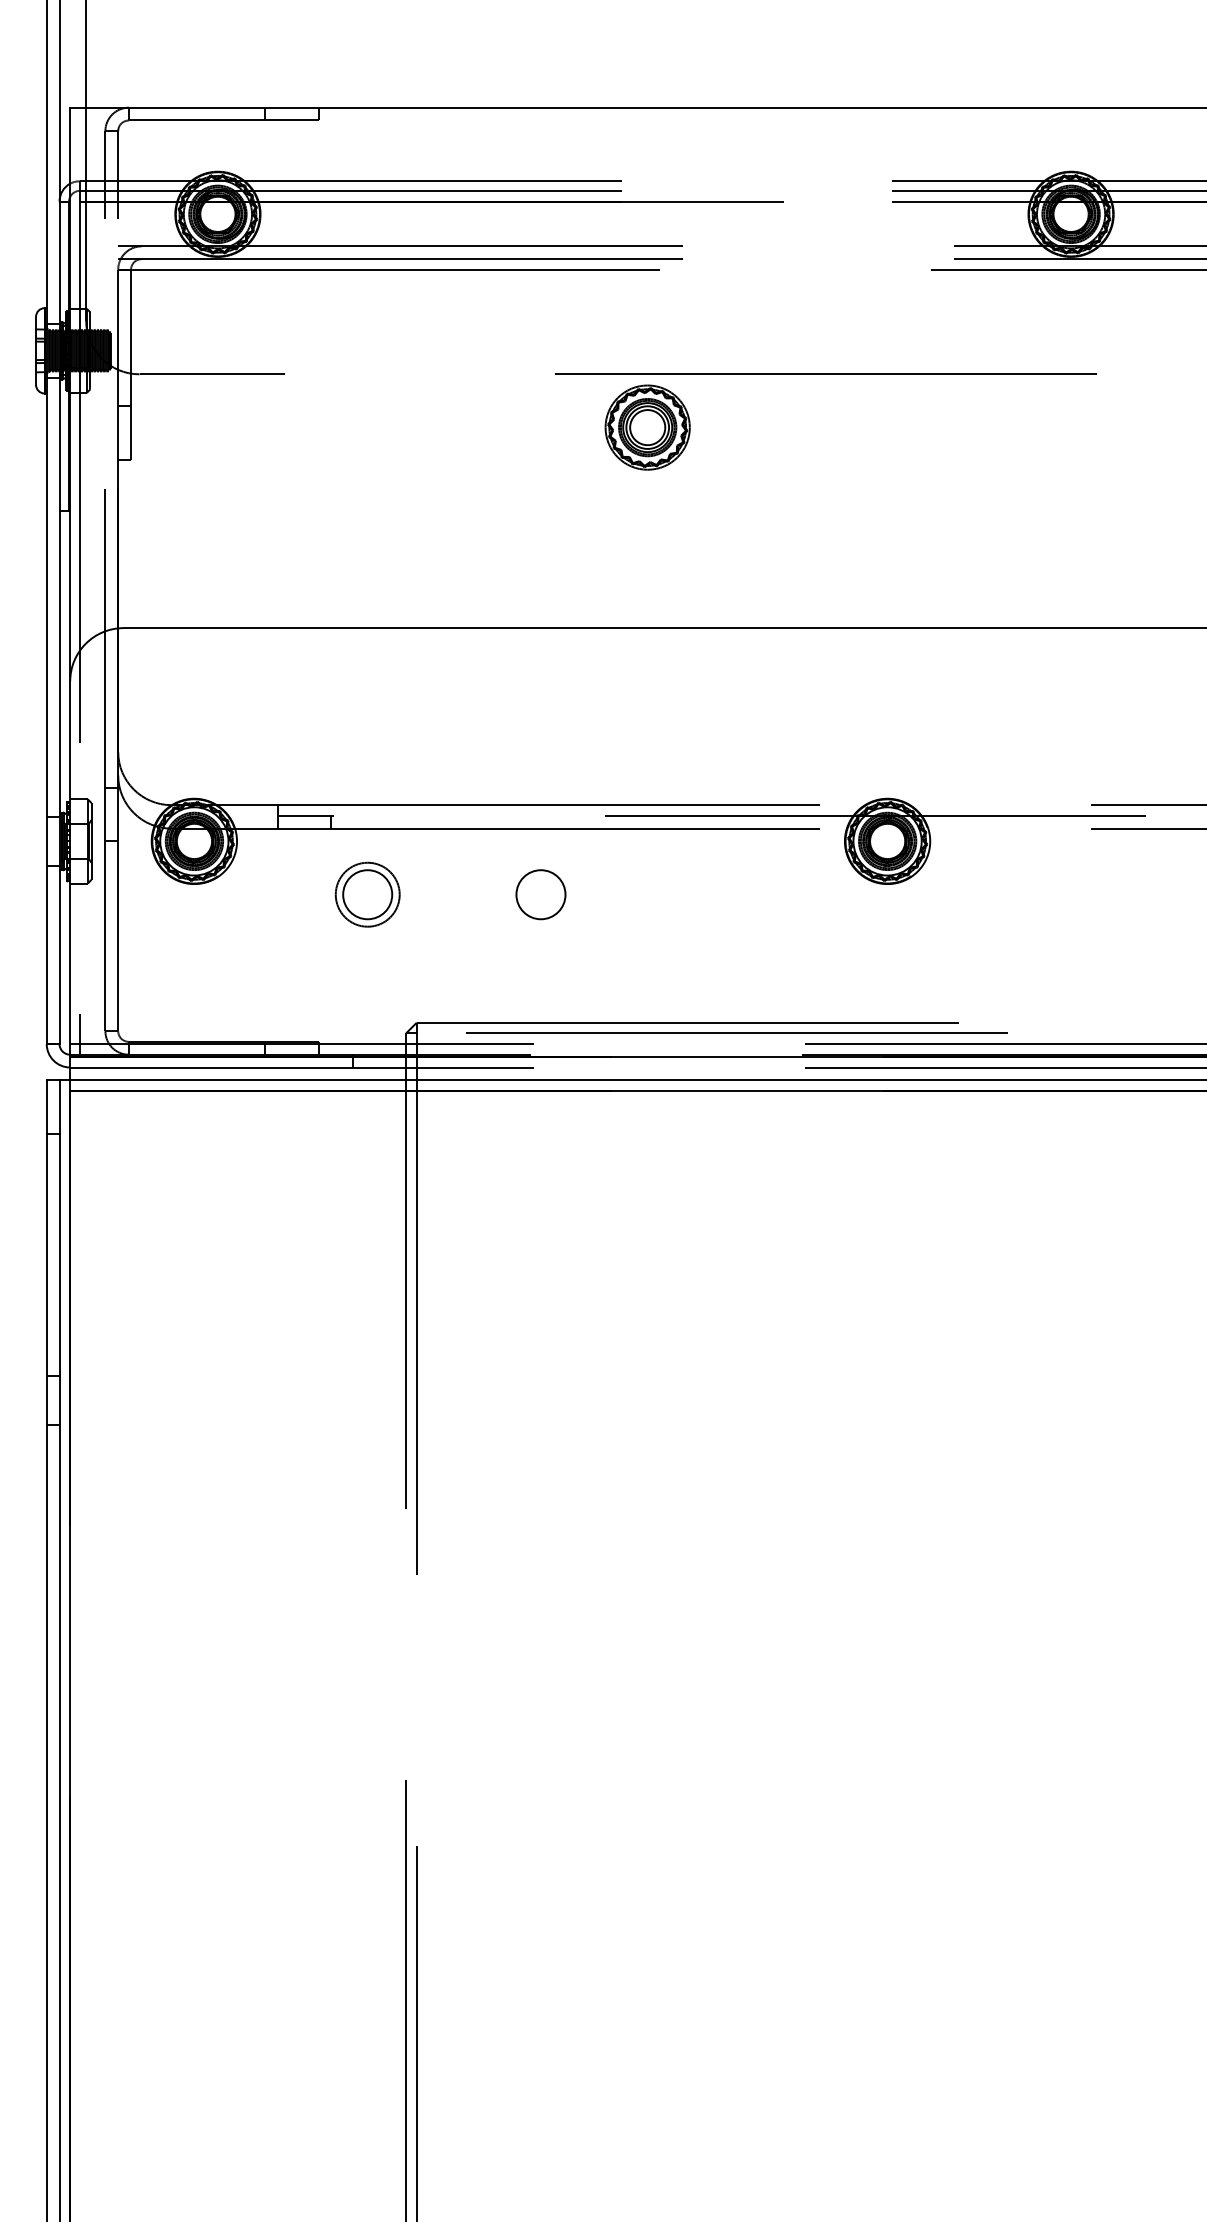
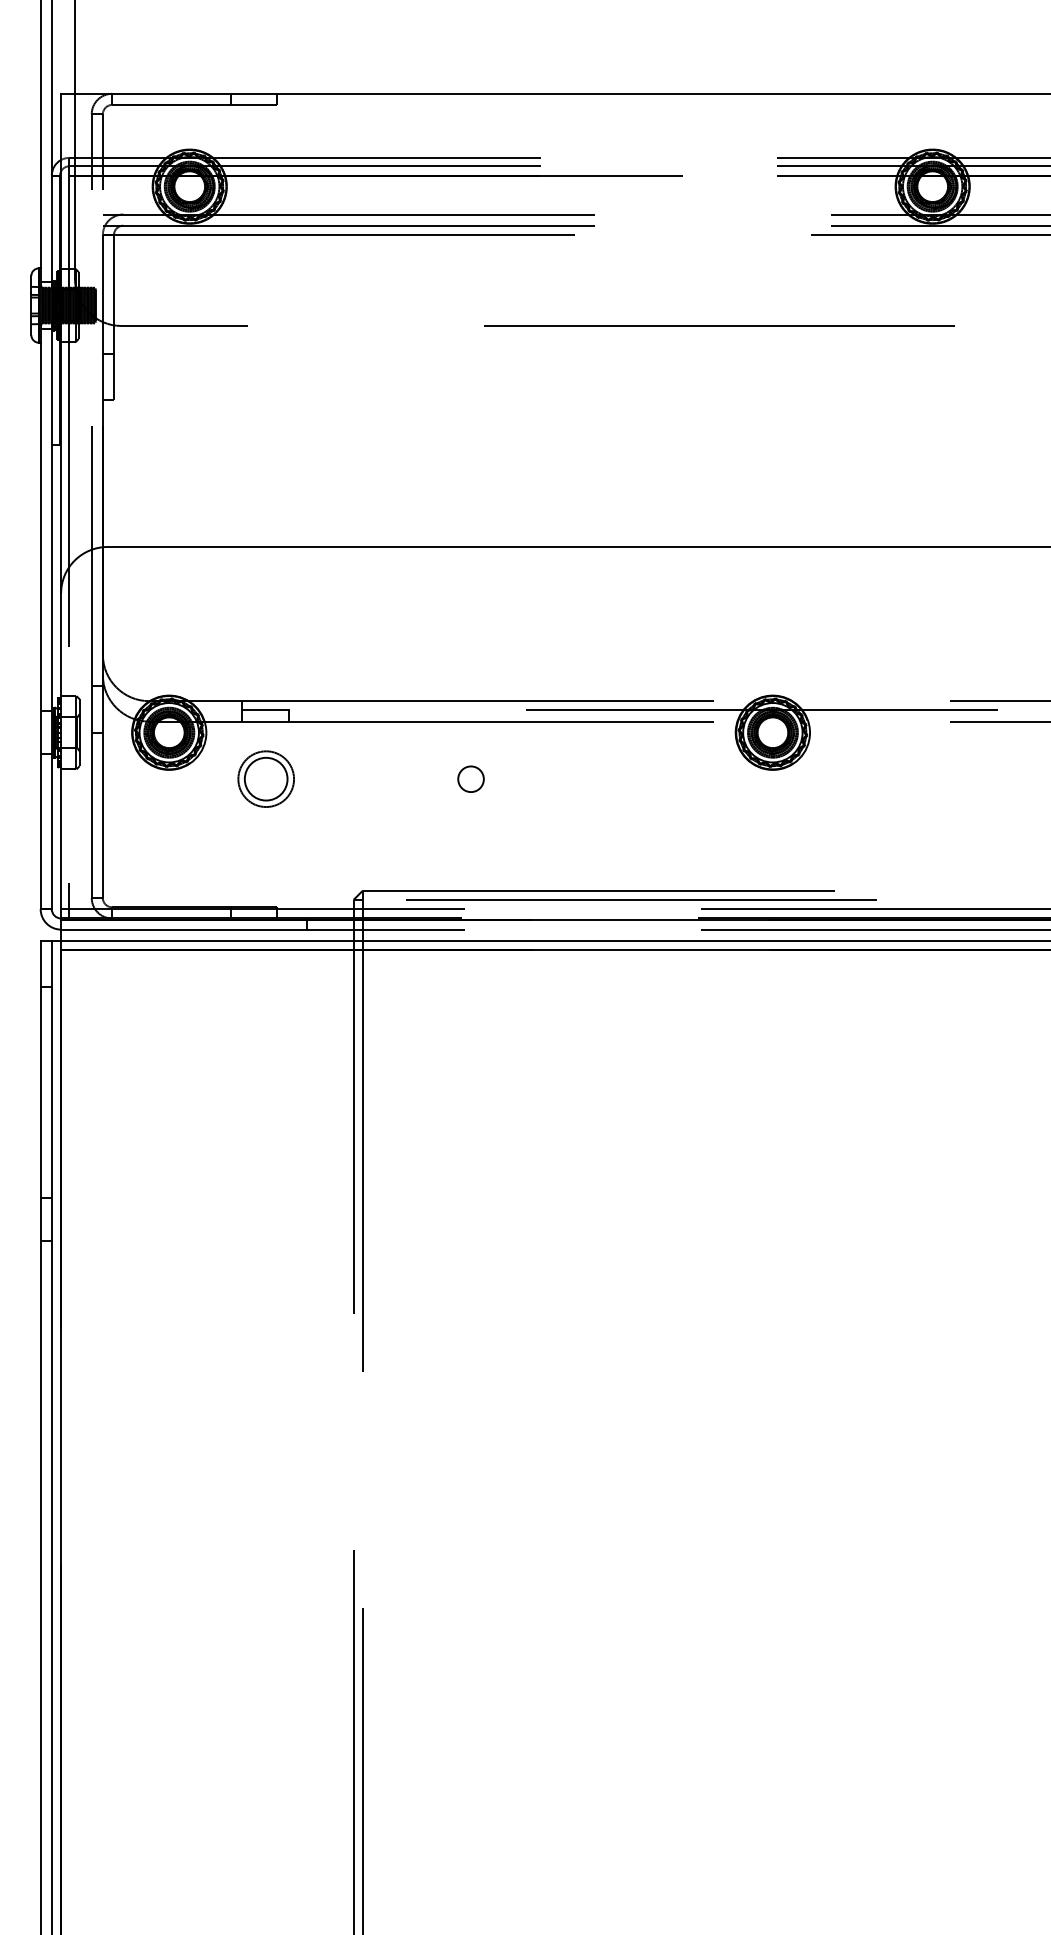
part: (647, 427) -> (563, 372), removed
part: (367, 894) -> (266, 778), moved
circle: (540, 894) -> (470, 778), size x0.6

